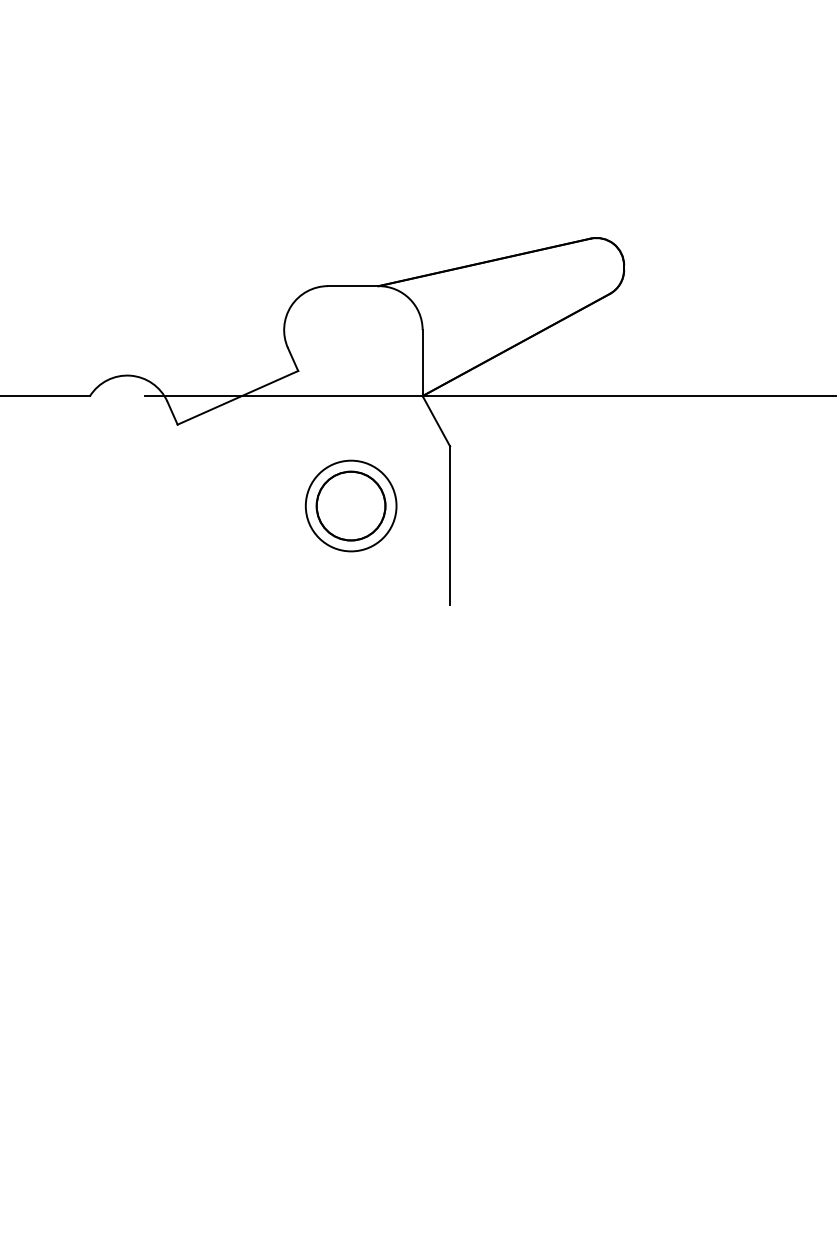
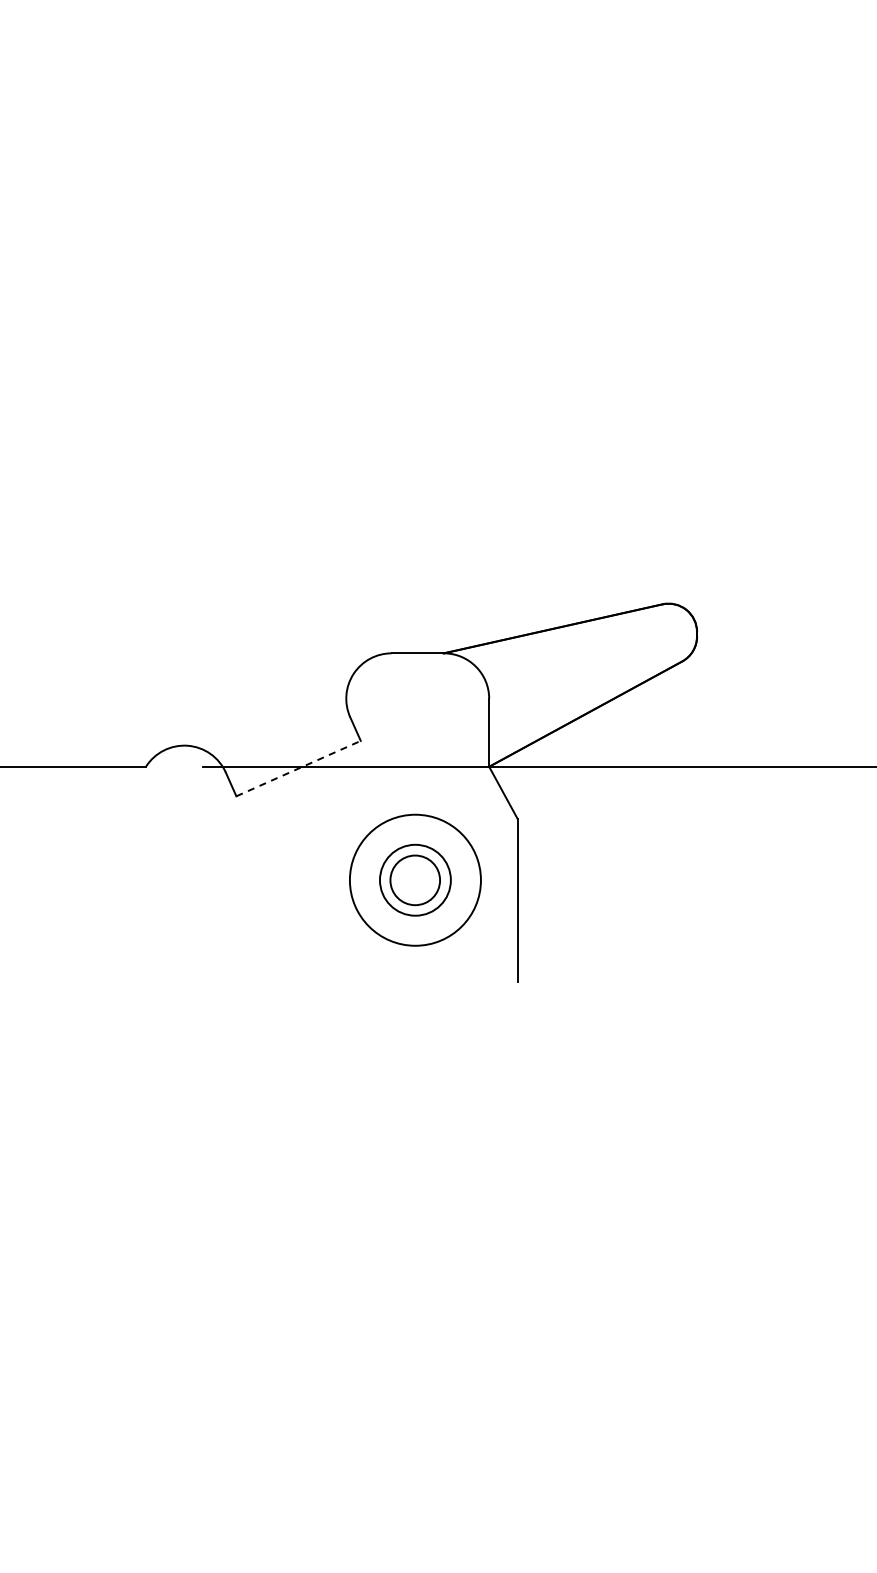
line: (238, 397) -> (299, 768), solid -> dashed
circle: (350, 505) -> (414, 879), size x0.7
circle: (351, 506) -> (415, 880), size x1.4

